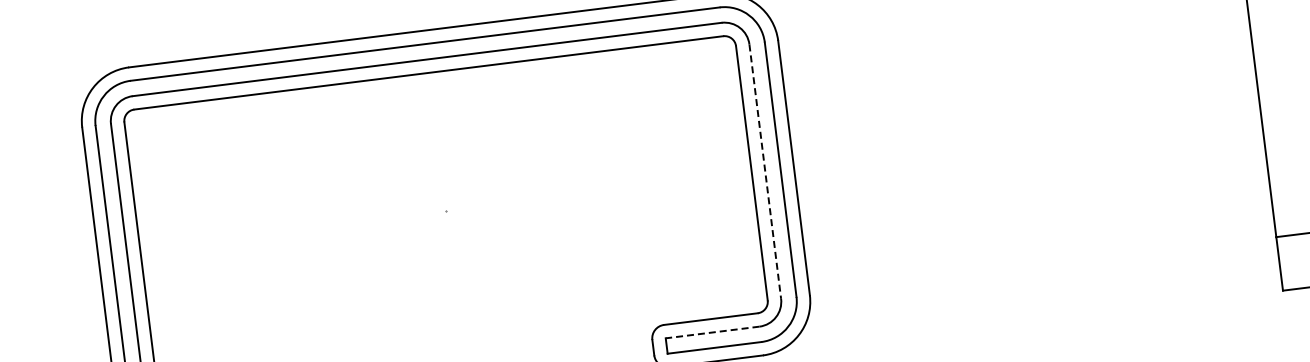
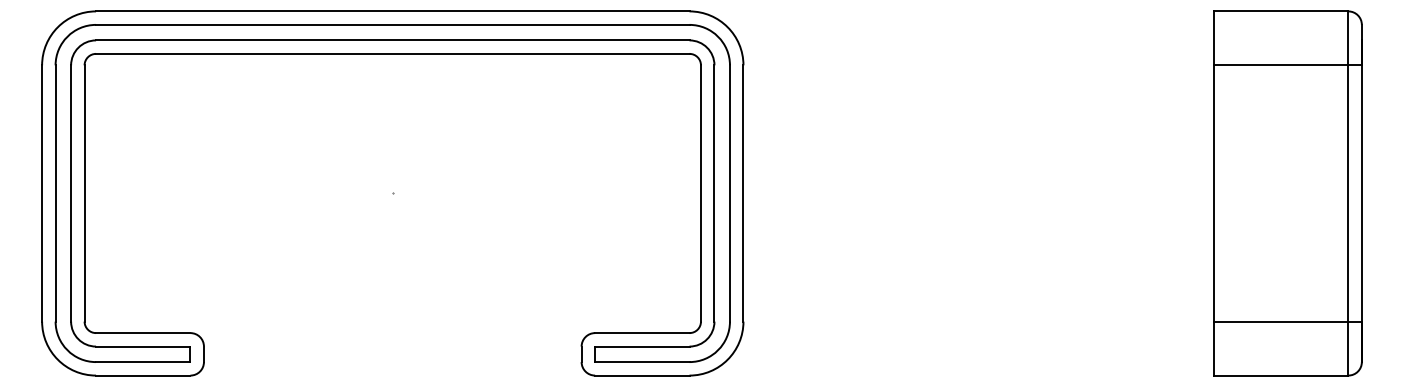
line: (765, 171) -> (714, 193), dashed -> solid
line: (711, 332) -> (641, 346), dashed -> solid

